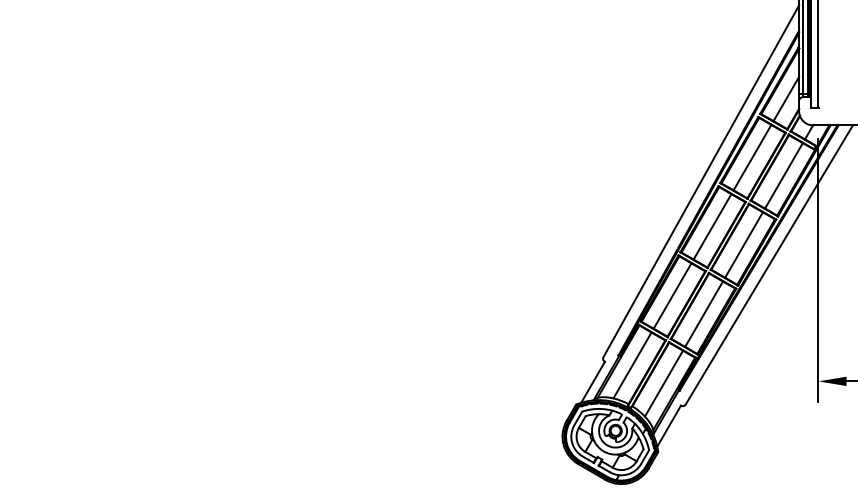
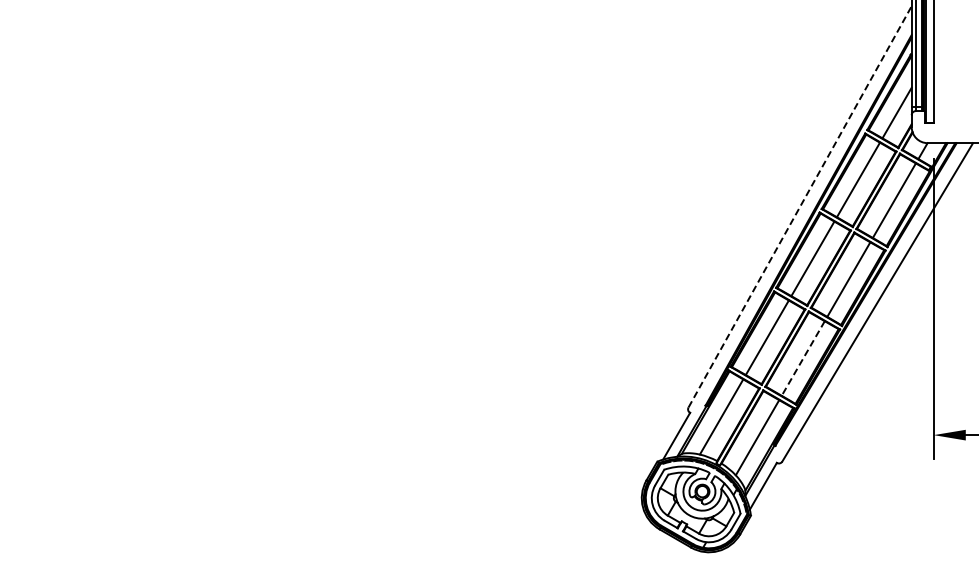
line: (701, 180) -> (800, 206), solid -> dashed
line: (704, 314) -> (803, 358), solid -> dashed

